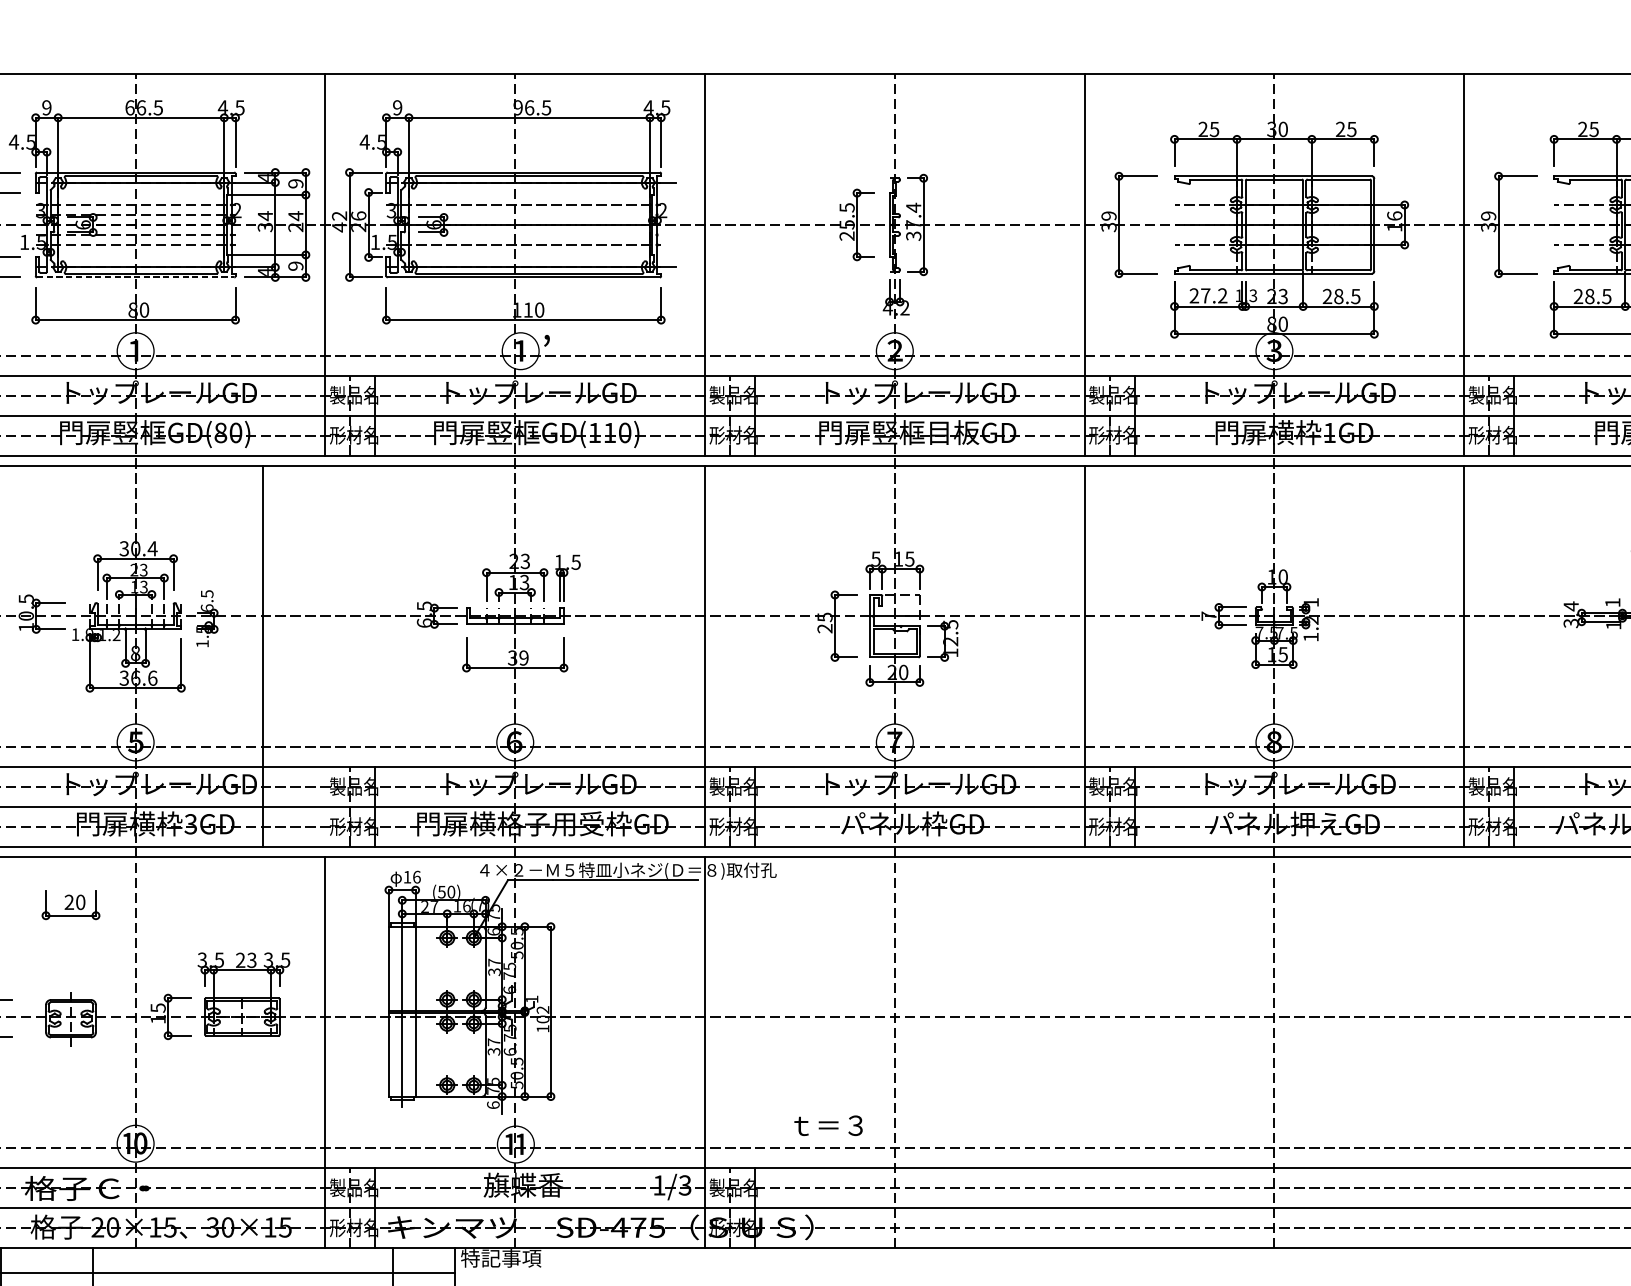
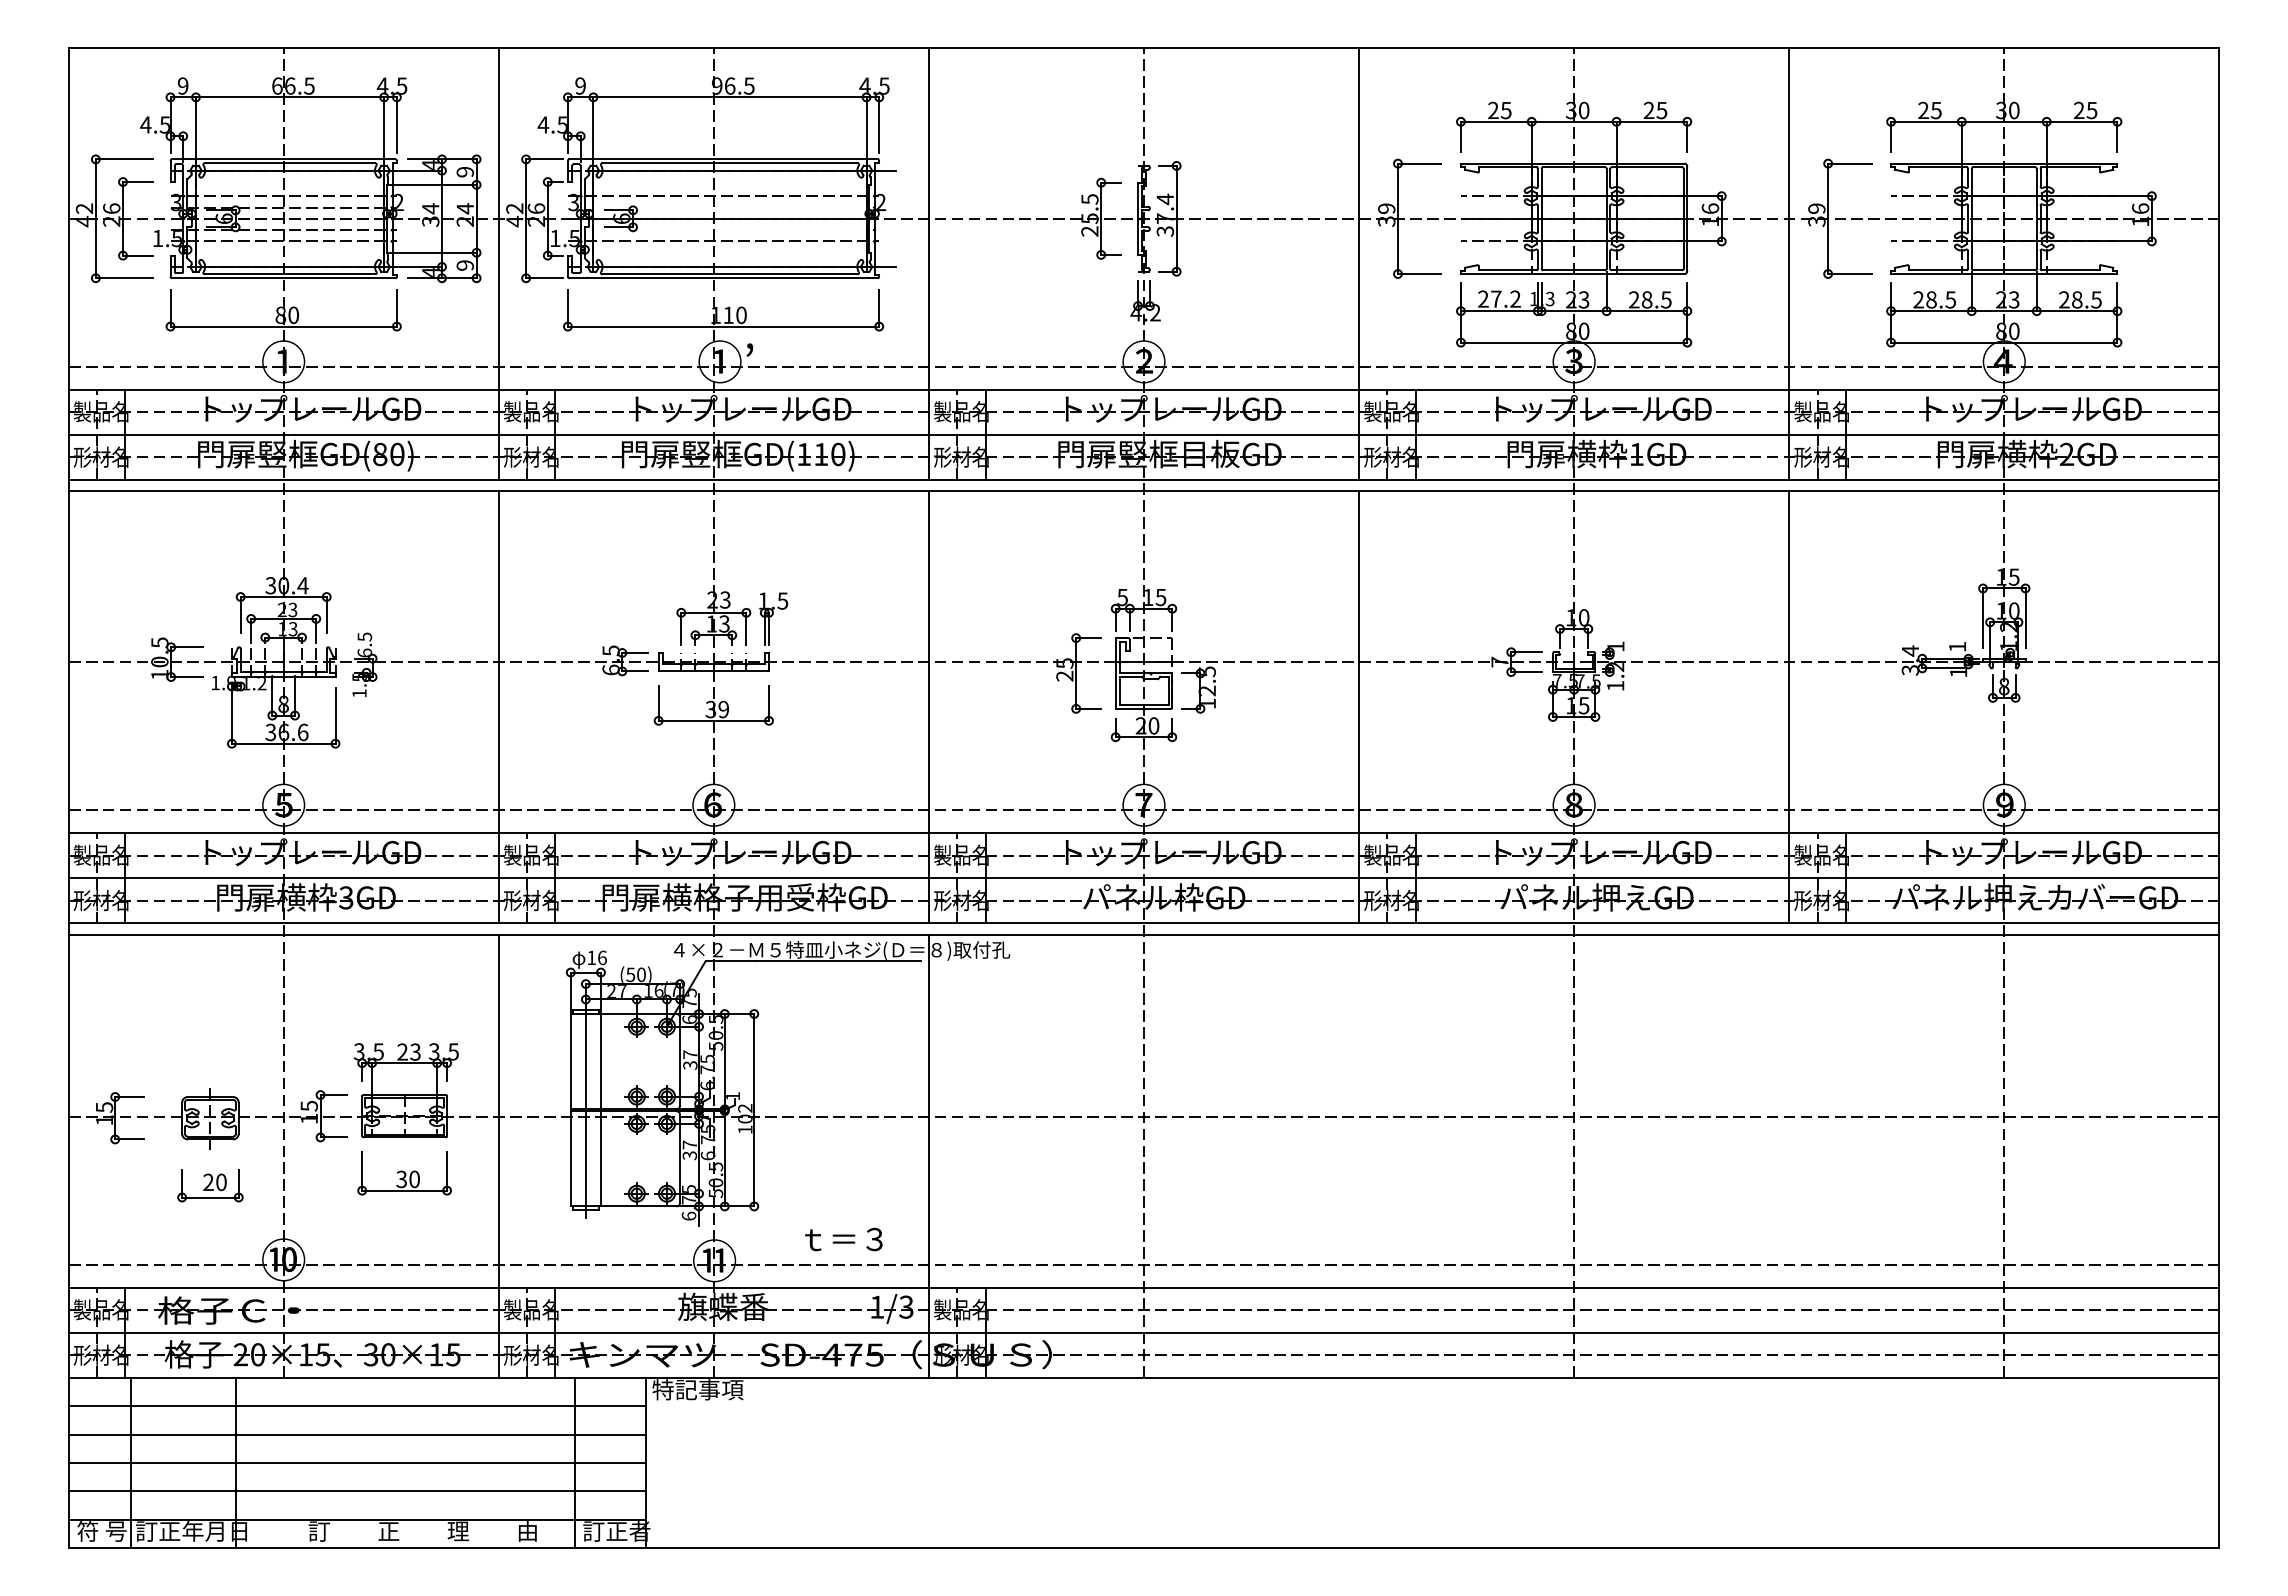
line: (135, 277) -> (283, 278), dashed -> solid
line: (262, 656) -> (498, 707), moved
part: (71, 905) -> (210, 1185), moved
part: (242, 1067) -> (404, 1173), added
text: (828, 1125) -> (843, 1239), moved

